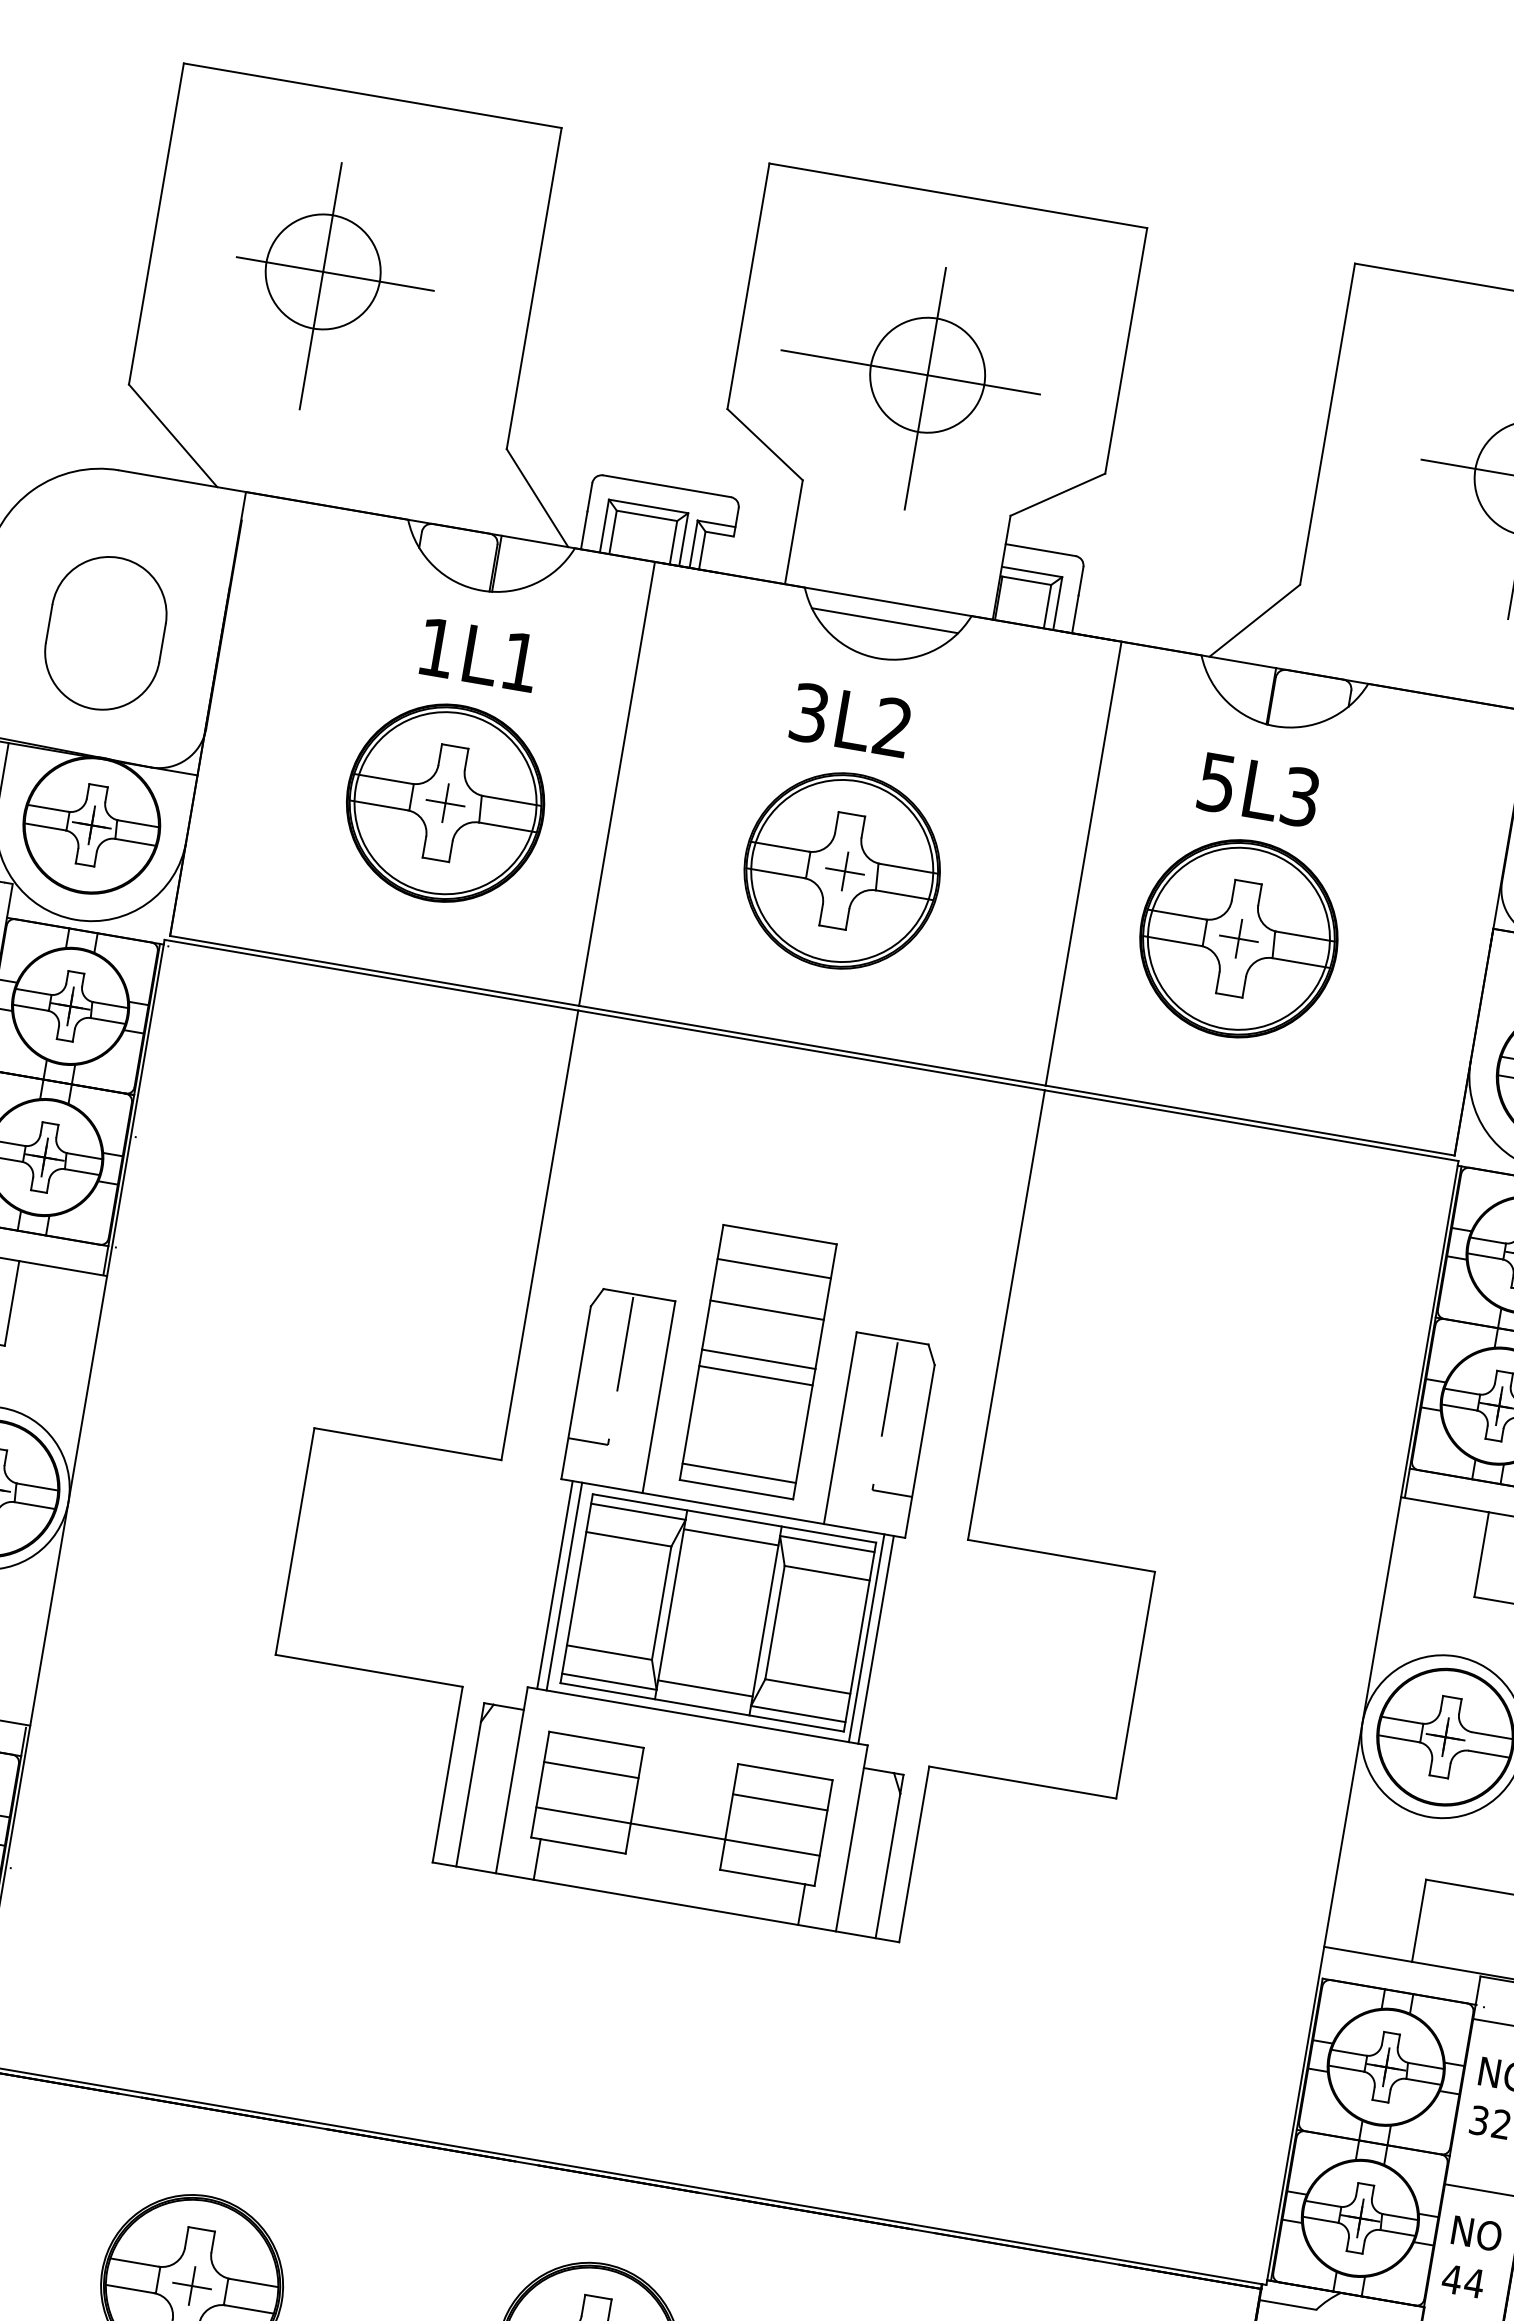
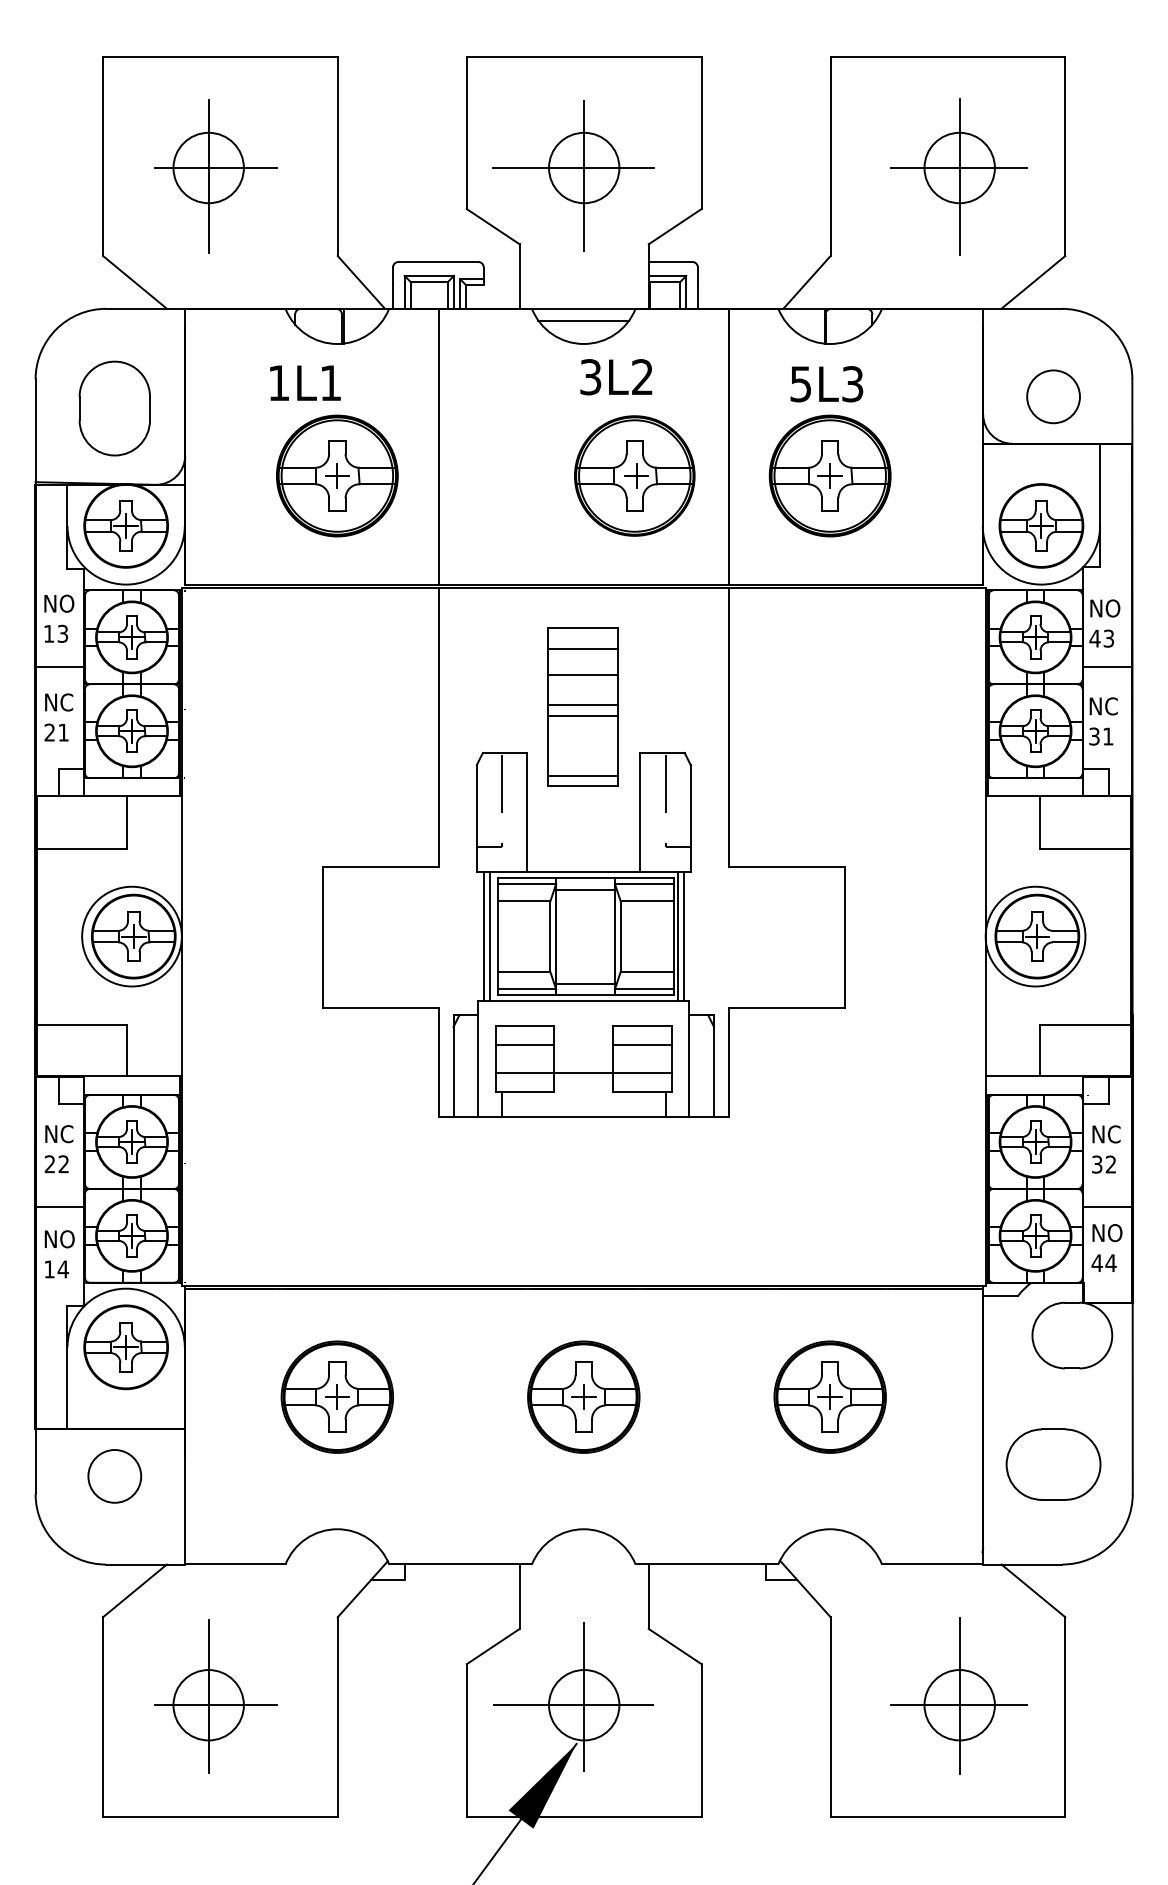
text: (479, 654) -> (305, 382), moved
text: (850, 720) -> (616, 377), moved
part: (841, 870) -> (634, 475), moved
part: (757, 1361) -> (582, 706), moved

